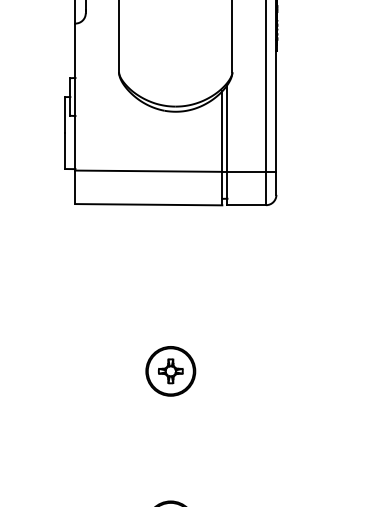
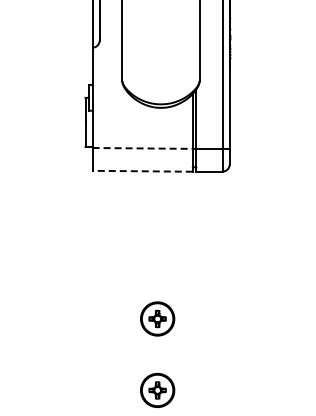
line: (150, 171) -> (143, 148), solid -> dashed
line: (148, 205) -> (142, 171), solid -> dashed
part: (170, 370) -> (157, 318), moved

